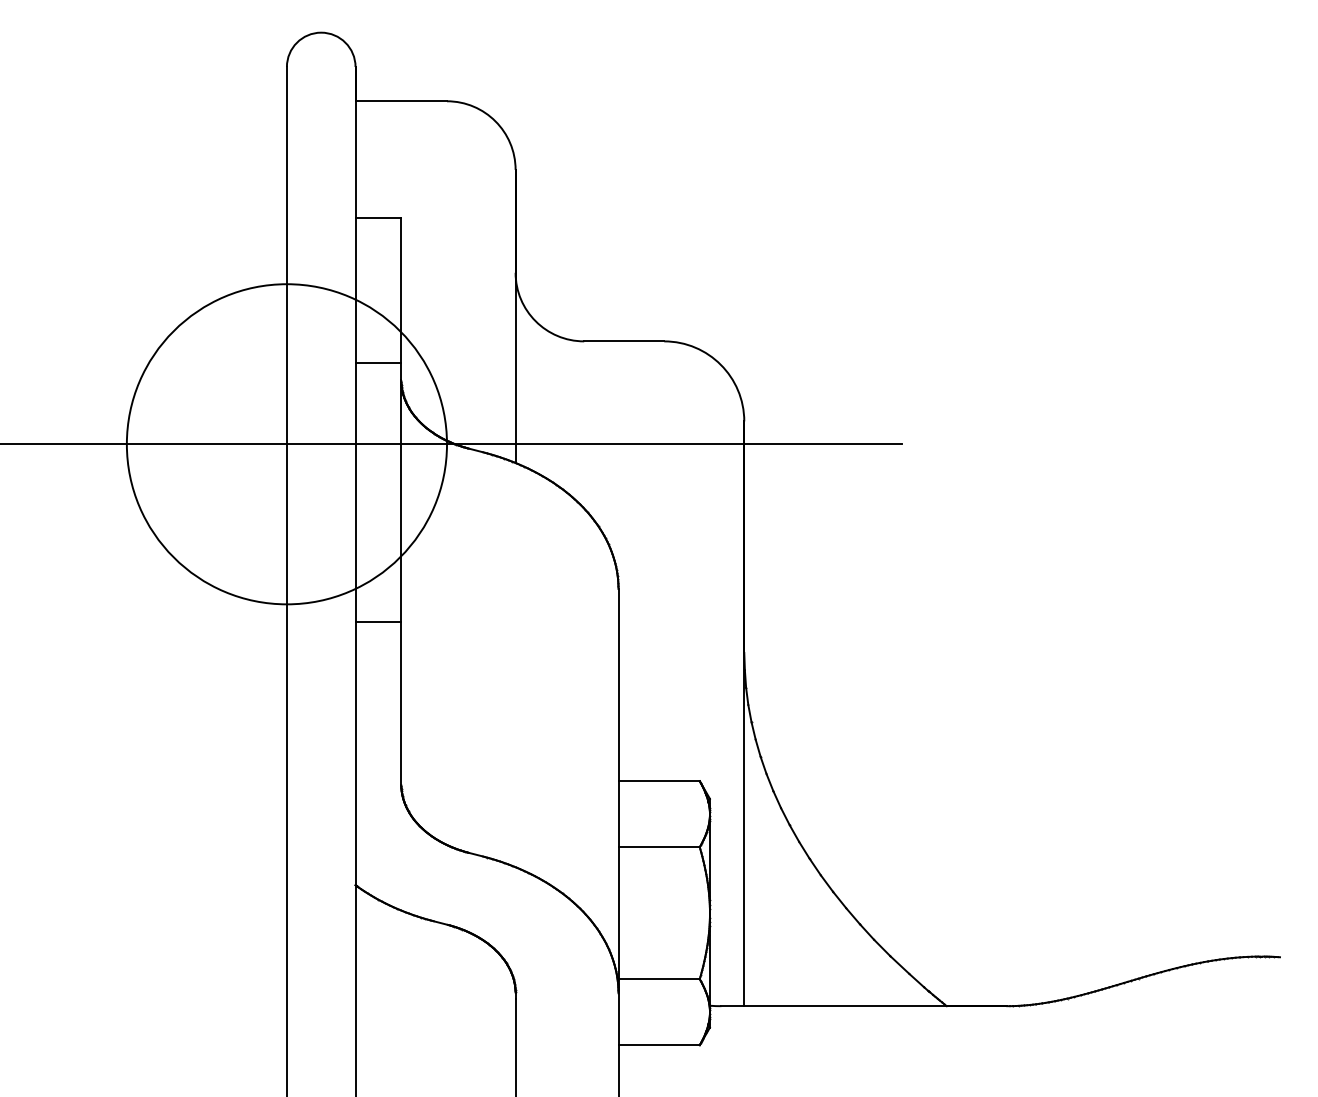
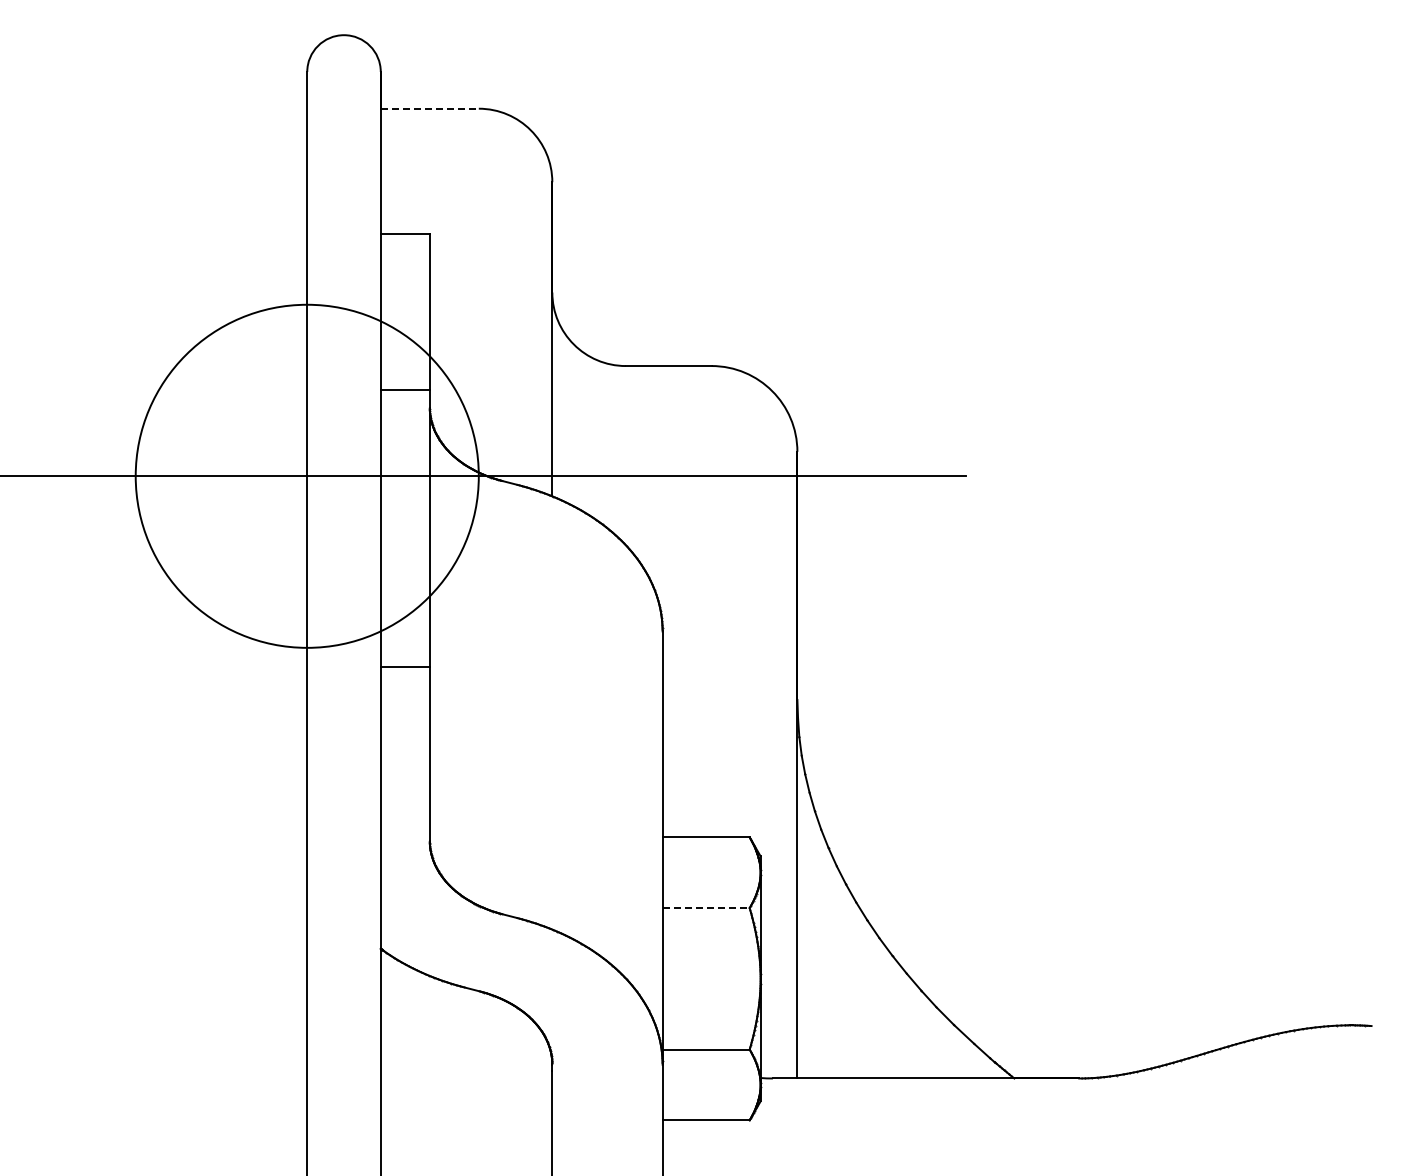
line: (401, 101) -> (430, 108), solid -> dashed
line: (659, 847) -> (706, 908), solid -> dashed

